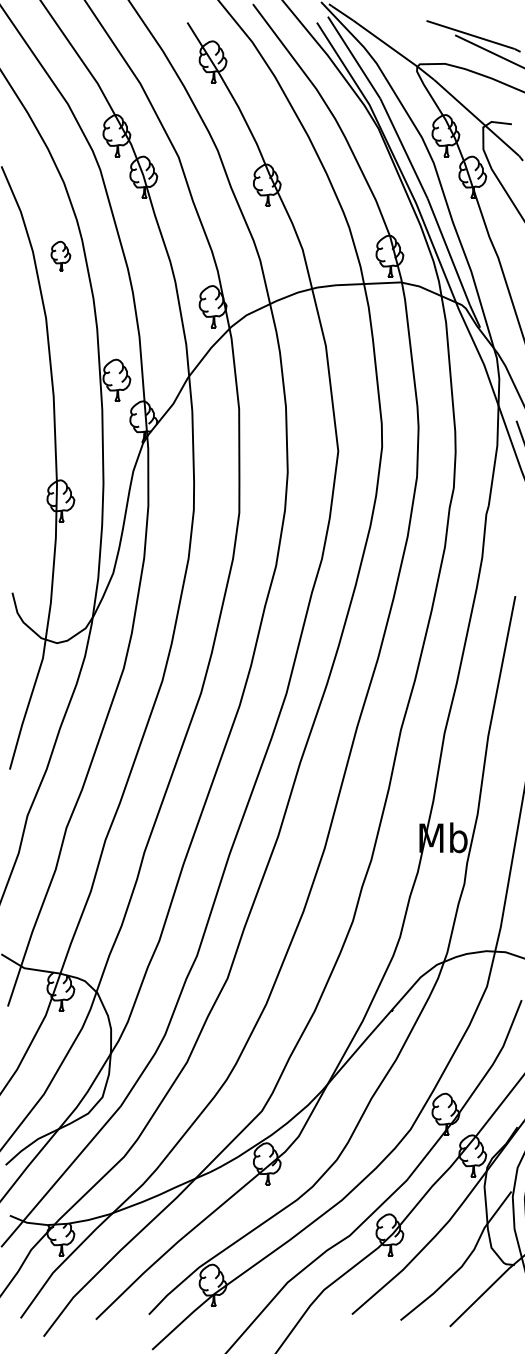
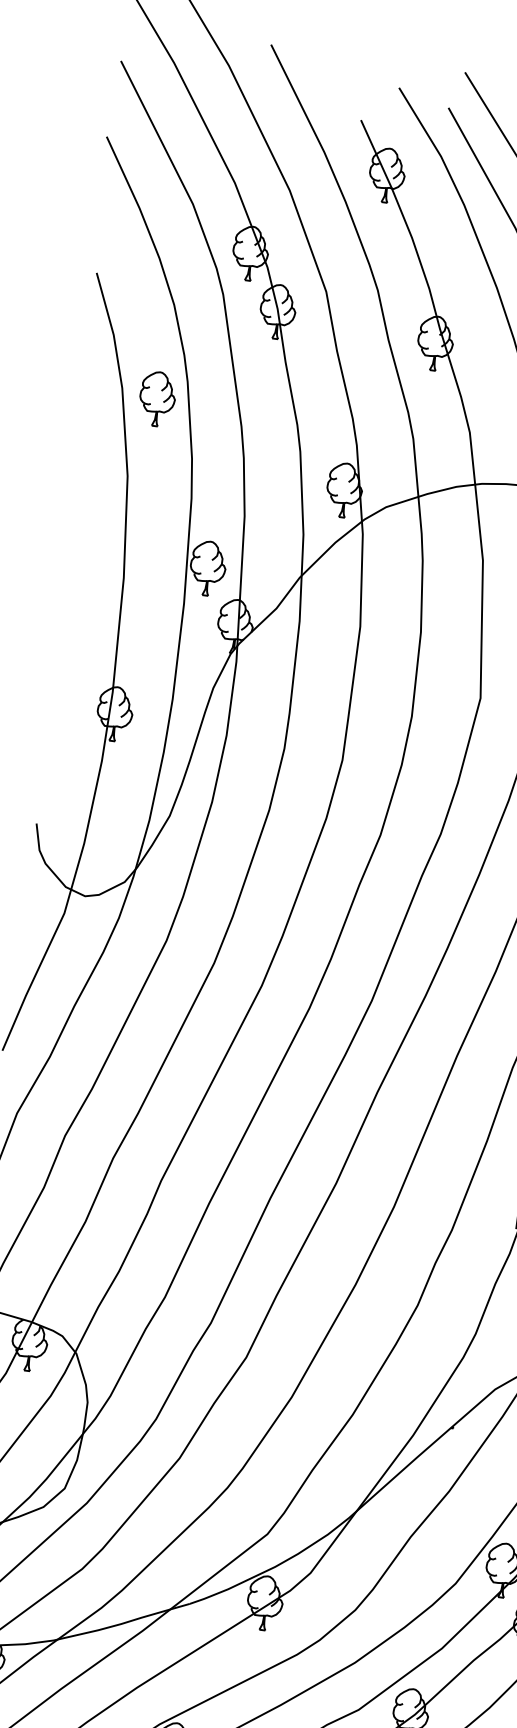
part: (60, 255) -> (157, 397), size x1.43

